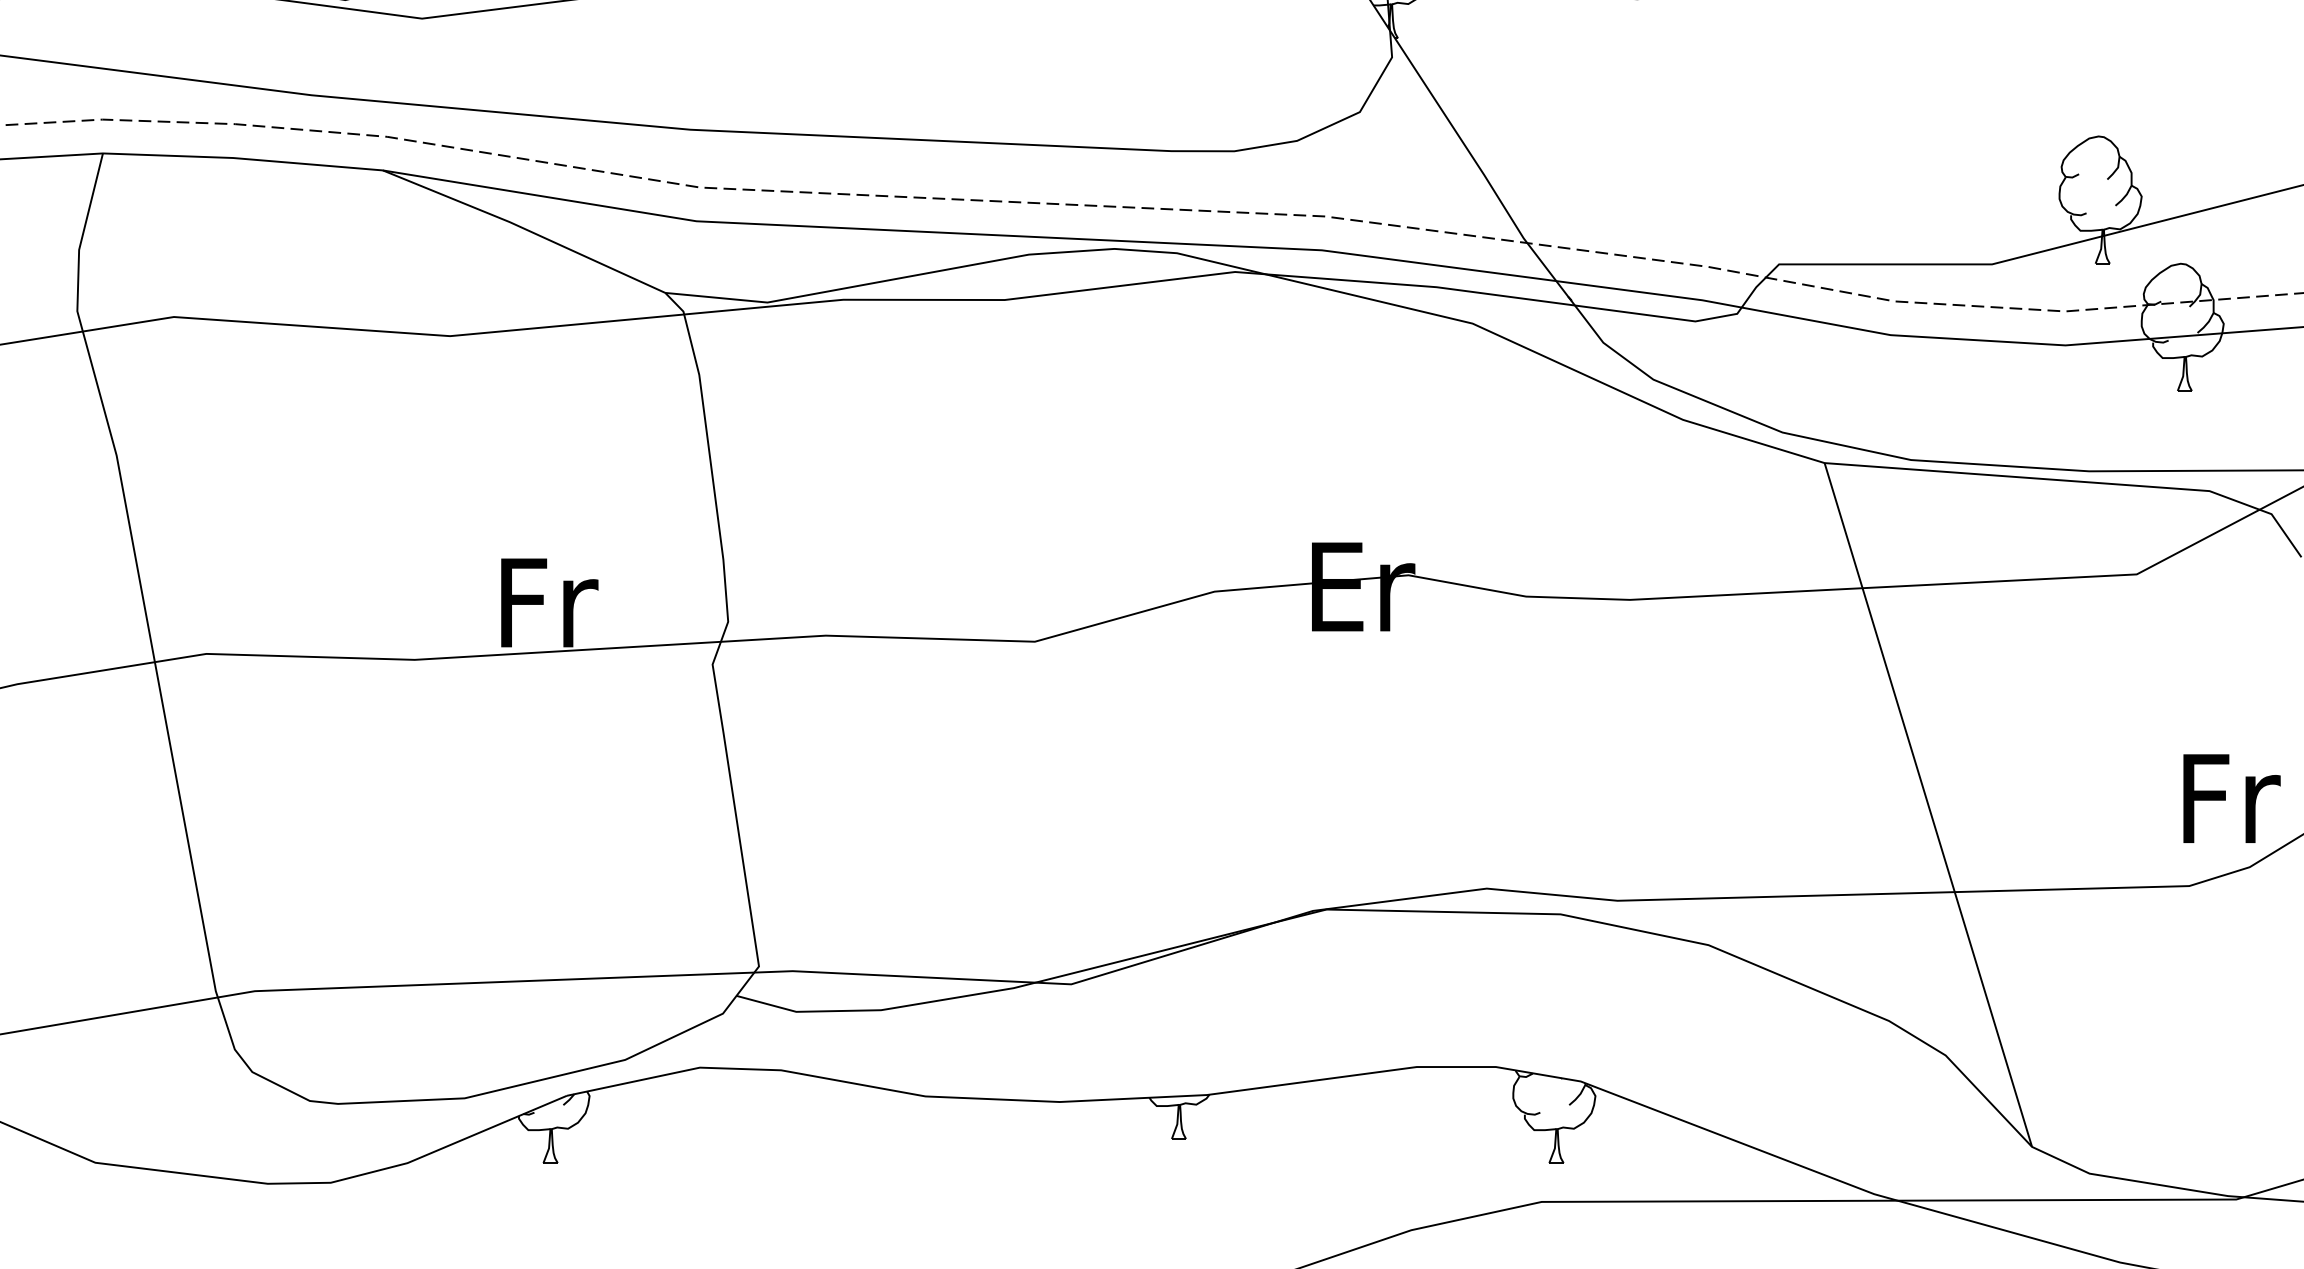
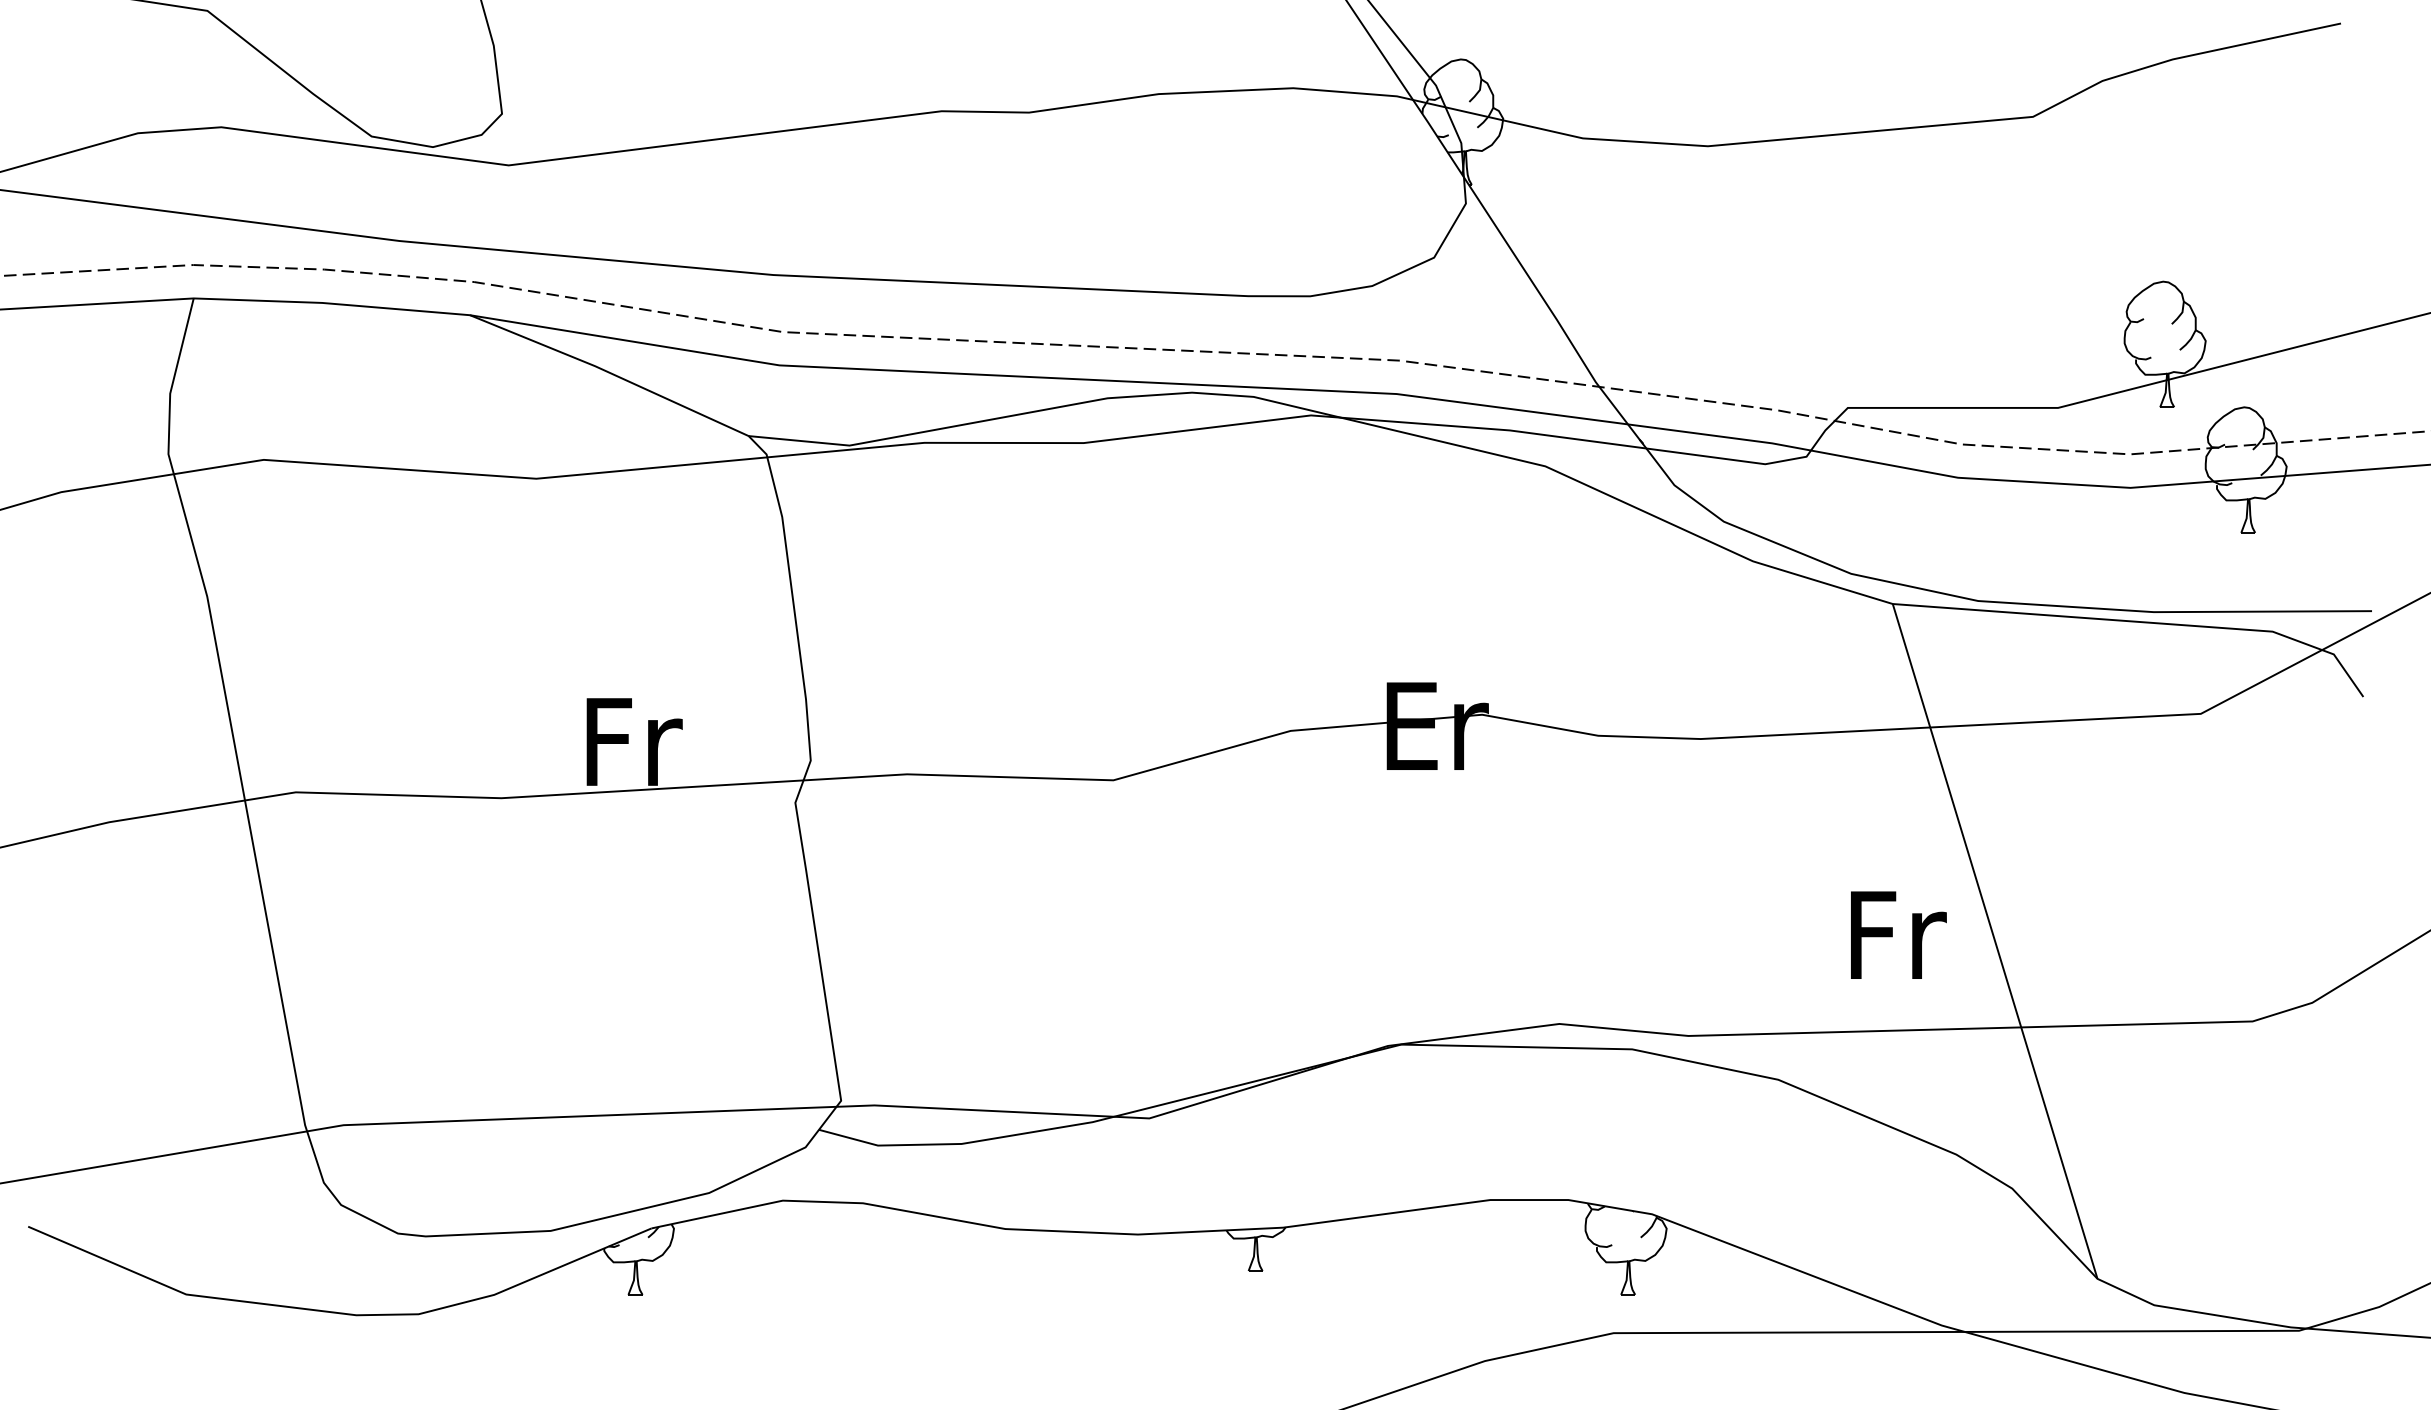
text: (2231, 797) -> (1898, 934), moved

